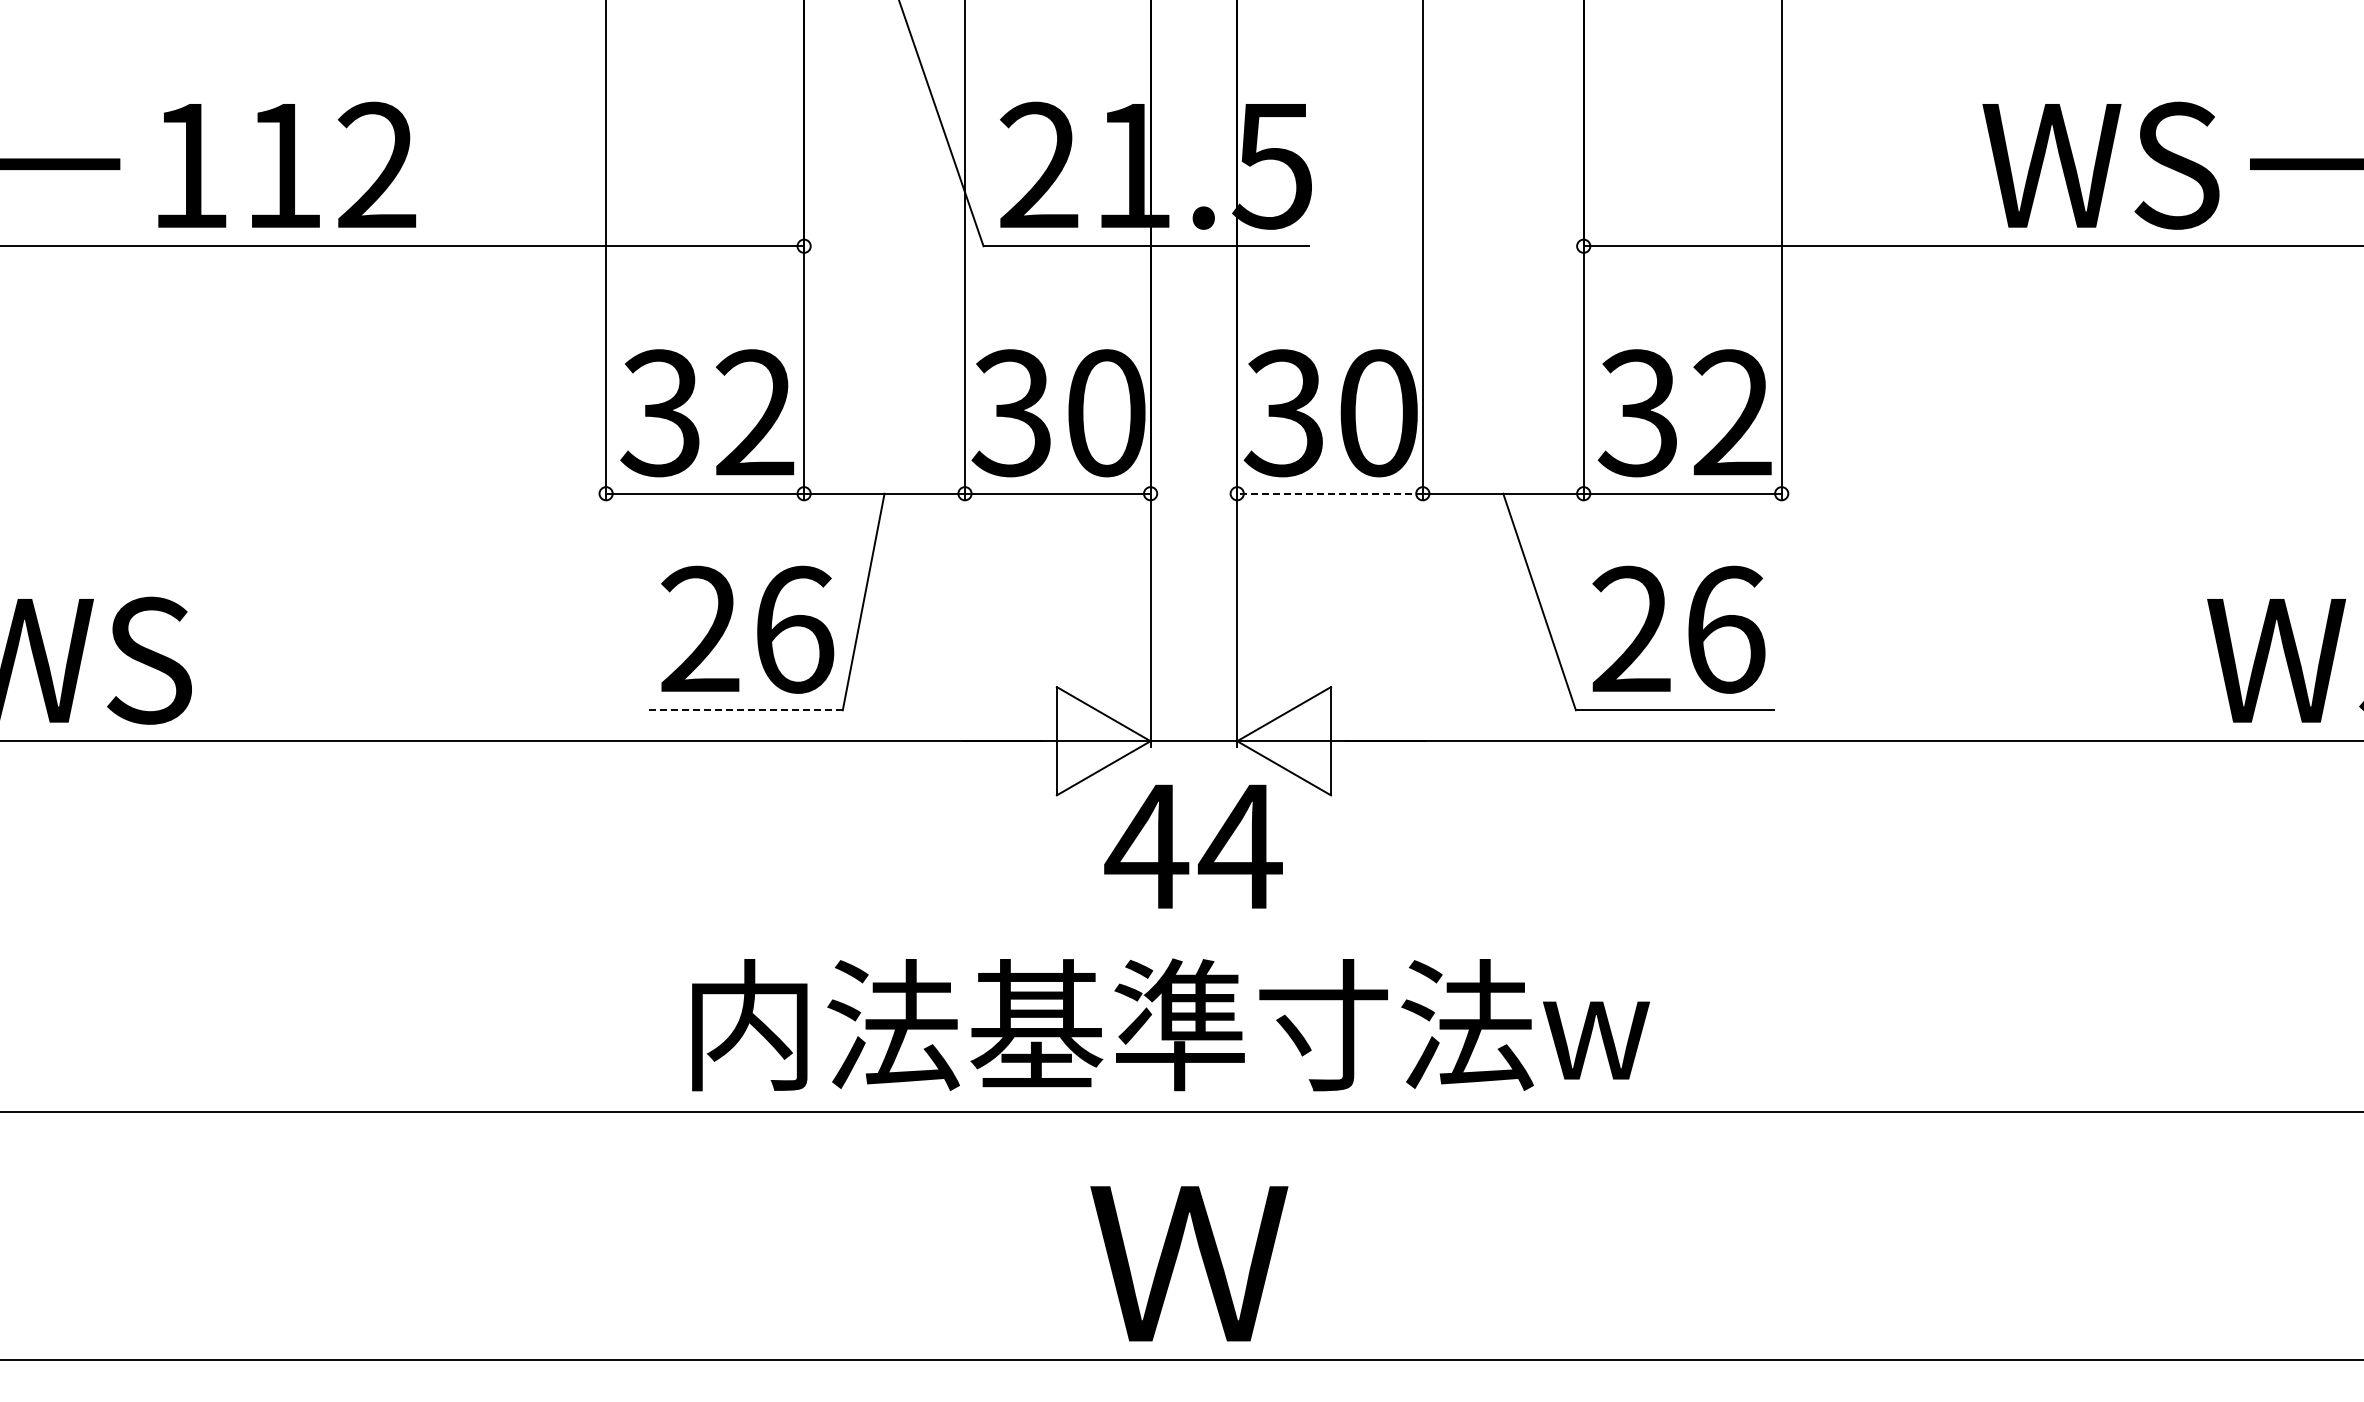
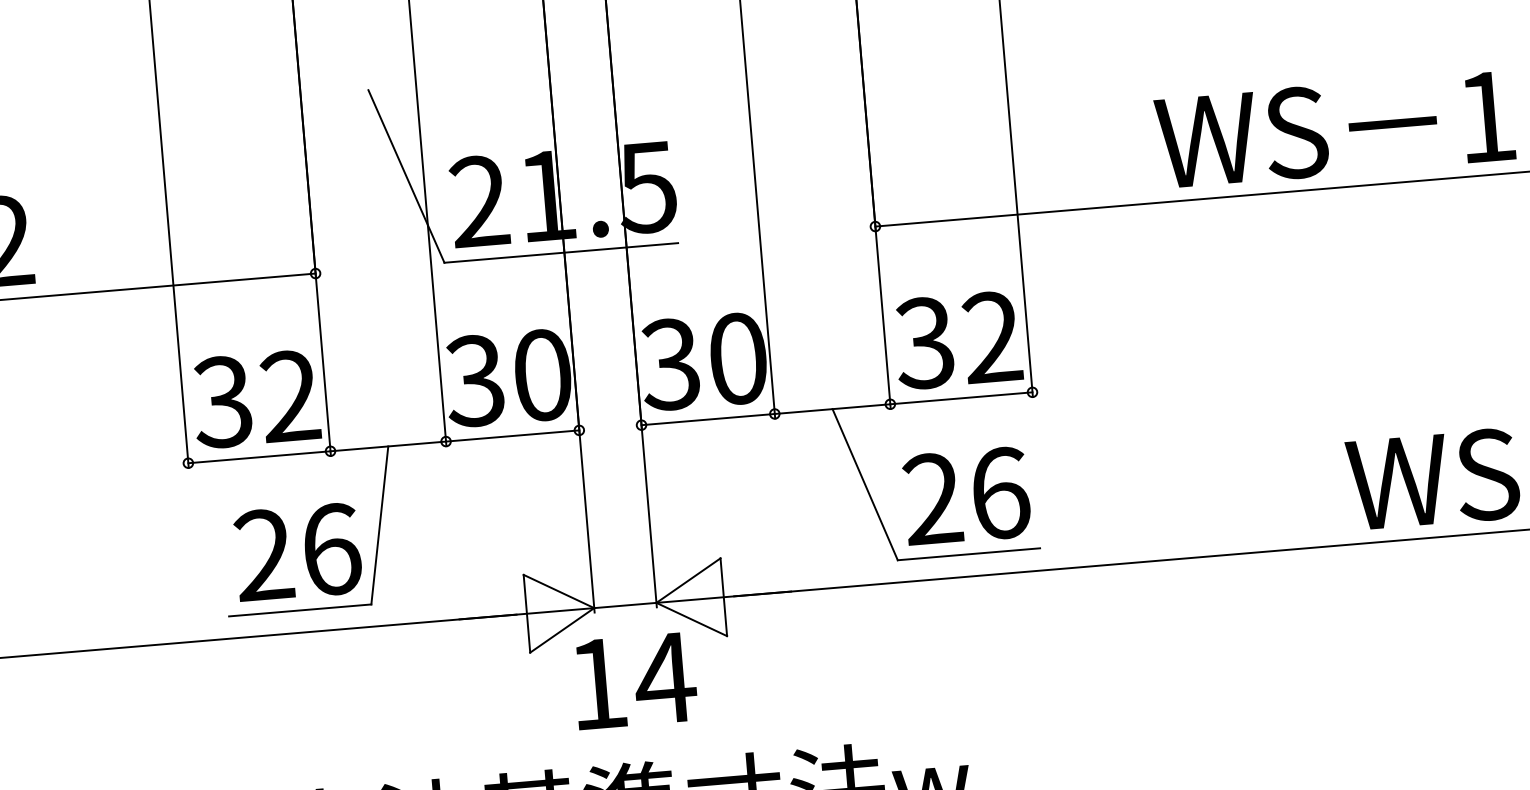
line: (1330, 493) -> (708, 419), dashed -> solid
line: (743, 710) -> (300, 610), dashed -> solid
text: (1146, 846) -> (597, 683), 44 -> 14

